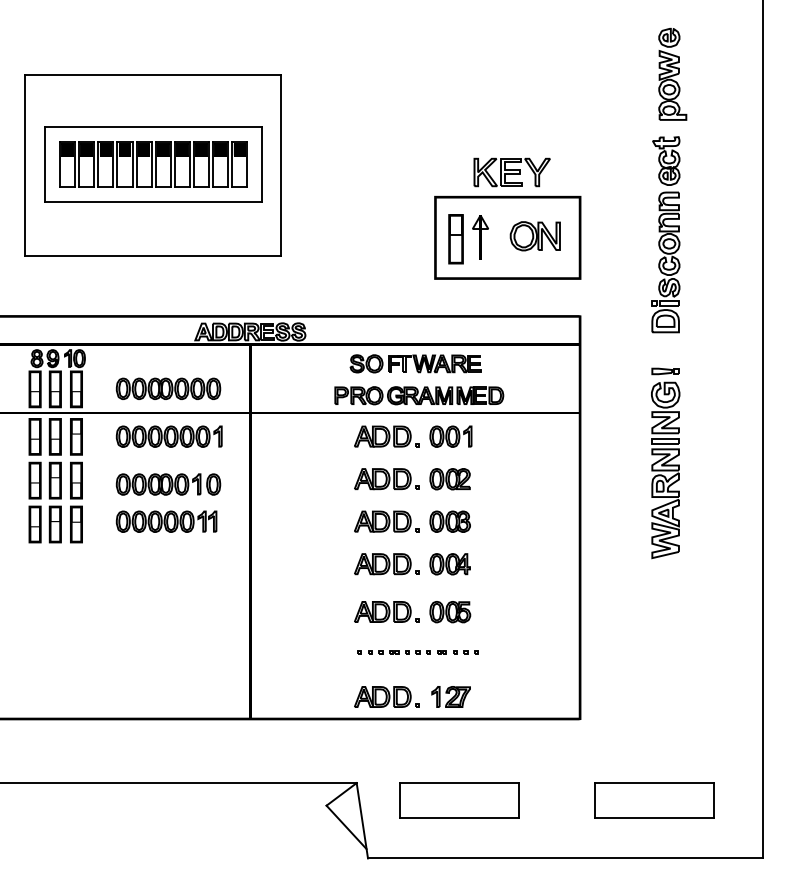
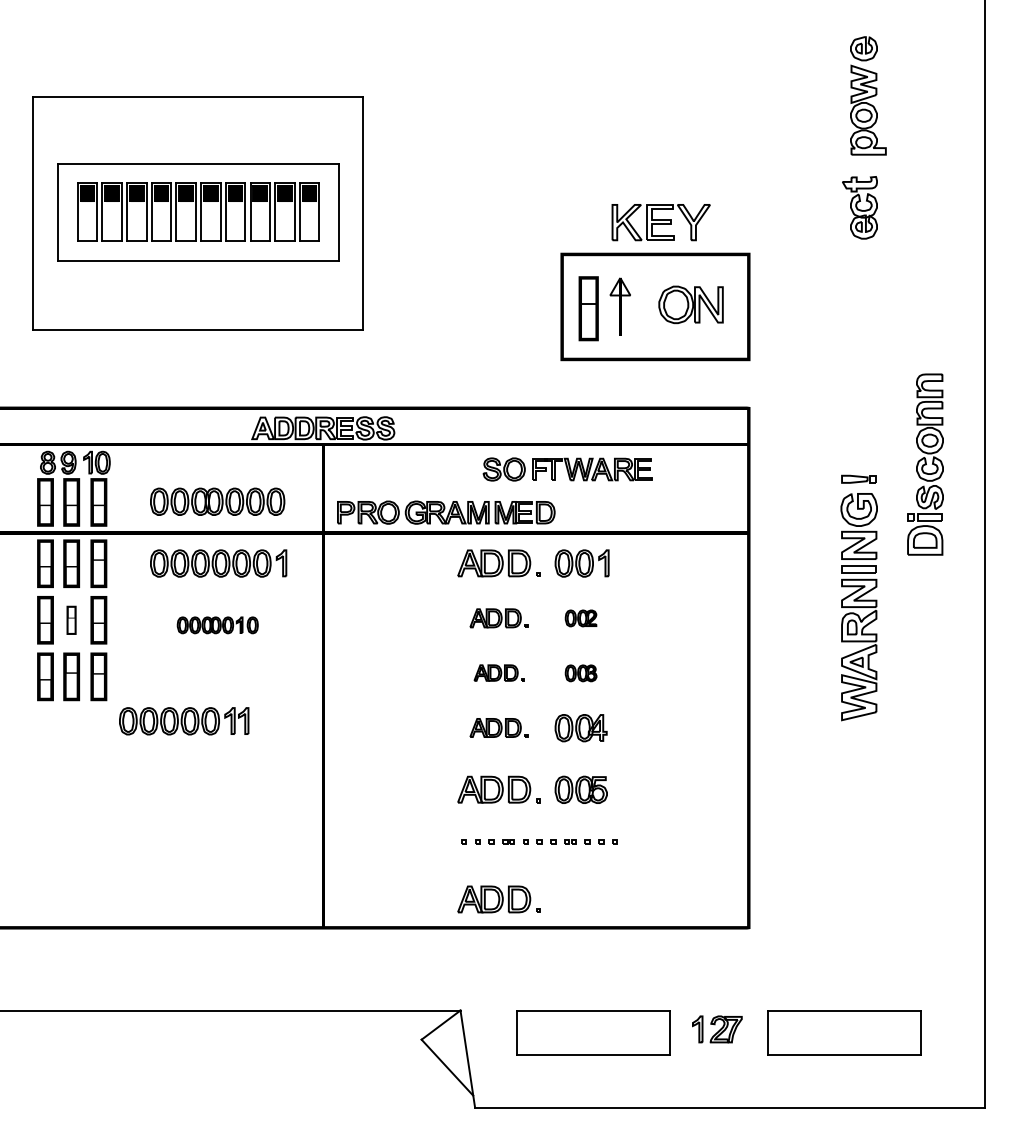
part: (665, 262) -> (925, 464), moved
part: (415, 363) -> (567, 469), moved
part: (419, 395) -> (446, 512), moved
part: (386, 479) -> (498, 618), size x0.7
part: (449, 479) -> (580, 618), size x0.6
part: (55, 480) -> (71, 620), size x0.6
part: (168, 484) -> (217, 625), size x0.6
part: (166, 521) -> (184, 721), moved
part: (386, 521) -> (498, 672), size x0.6
part: (449, 521) -> (580, 673), size x0.6
part: (386, 563) -> (498, 727), size x0.7
part: (451, 697) -> (717, 1029), moved

